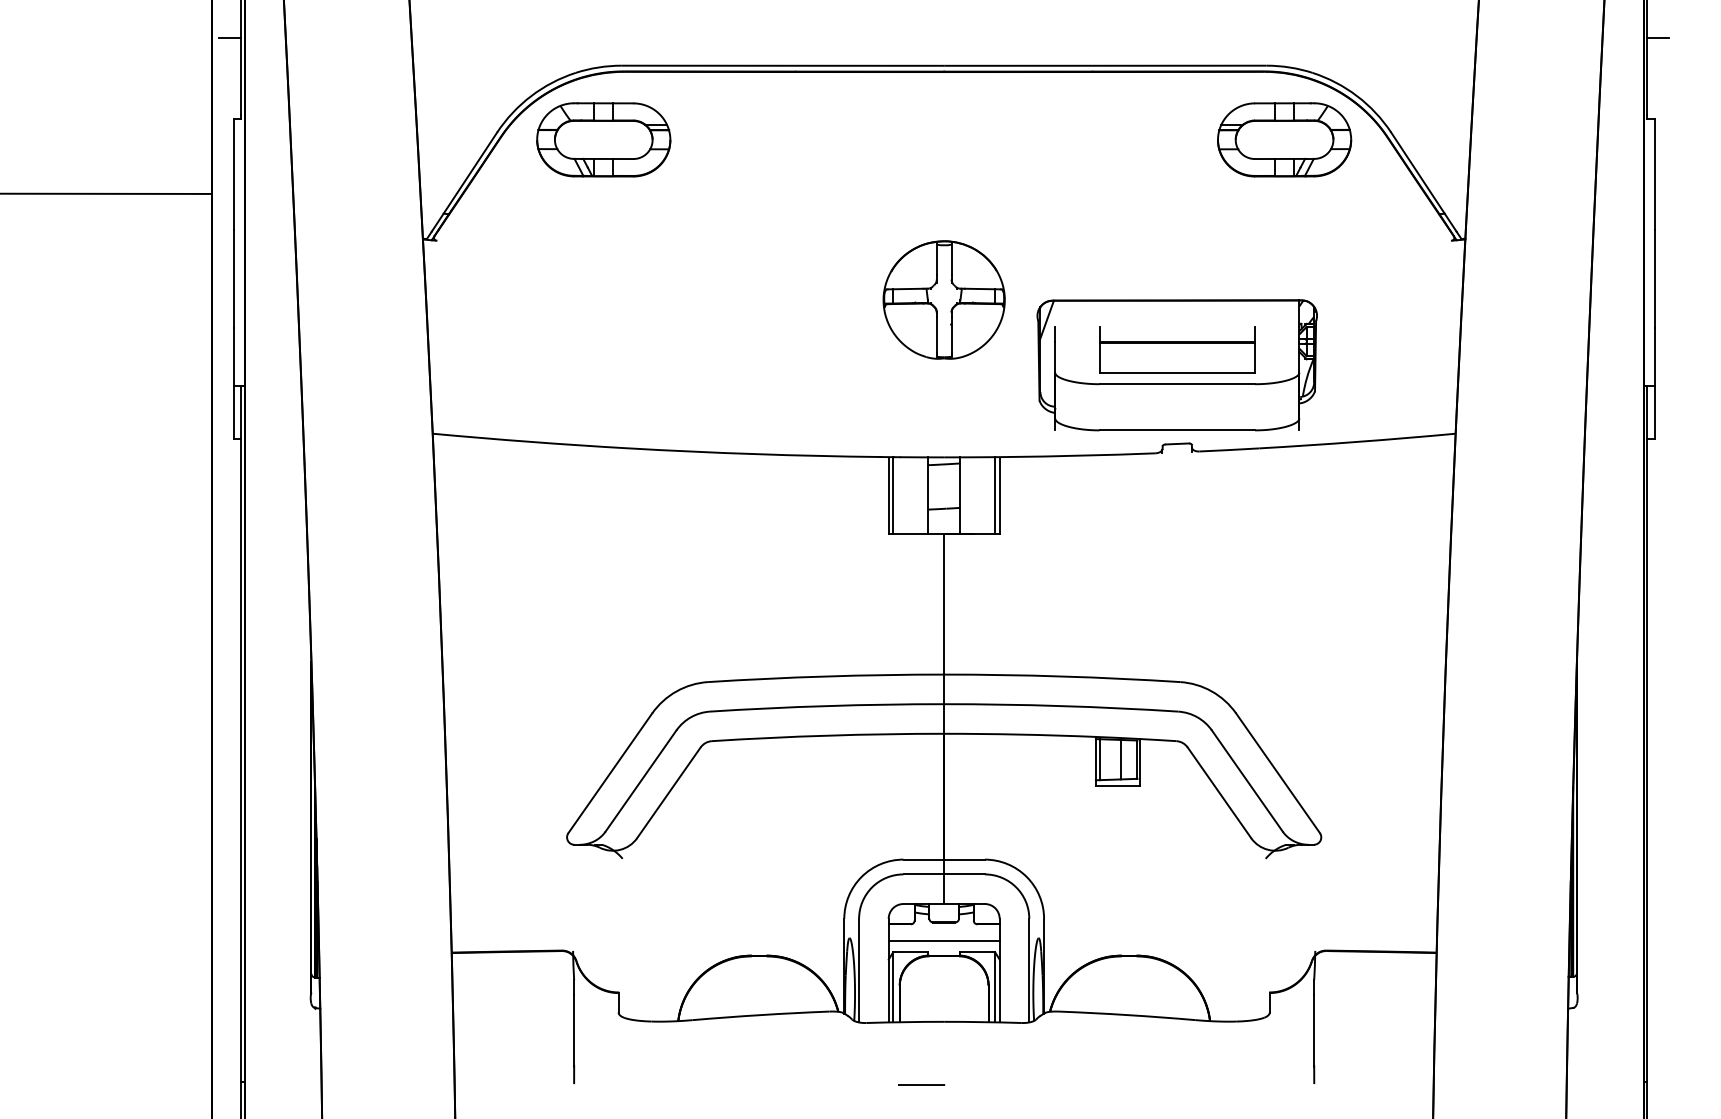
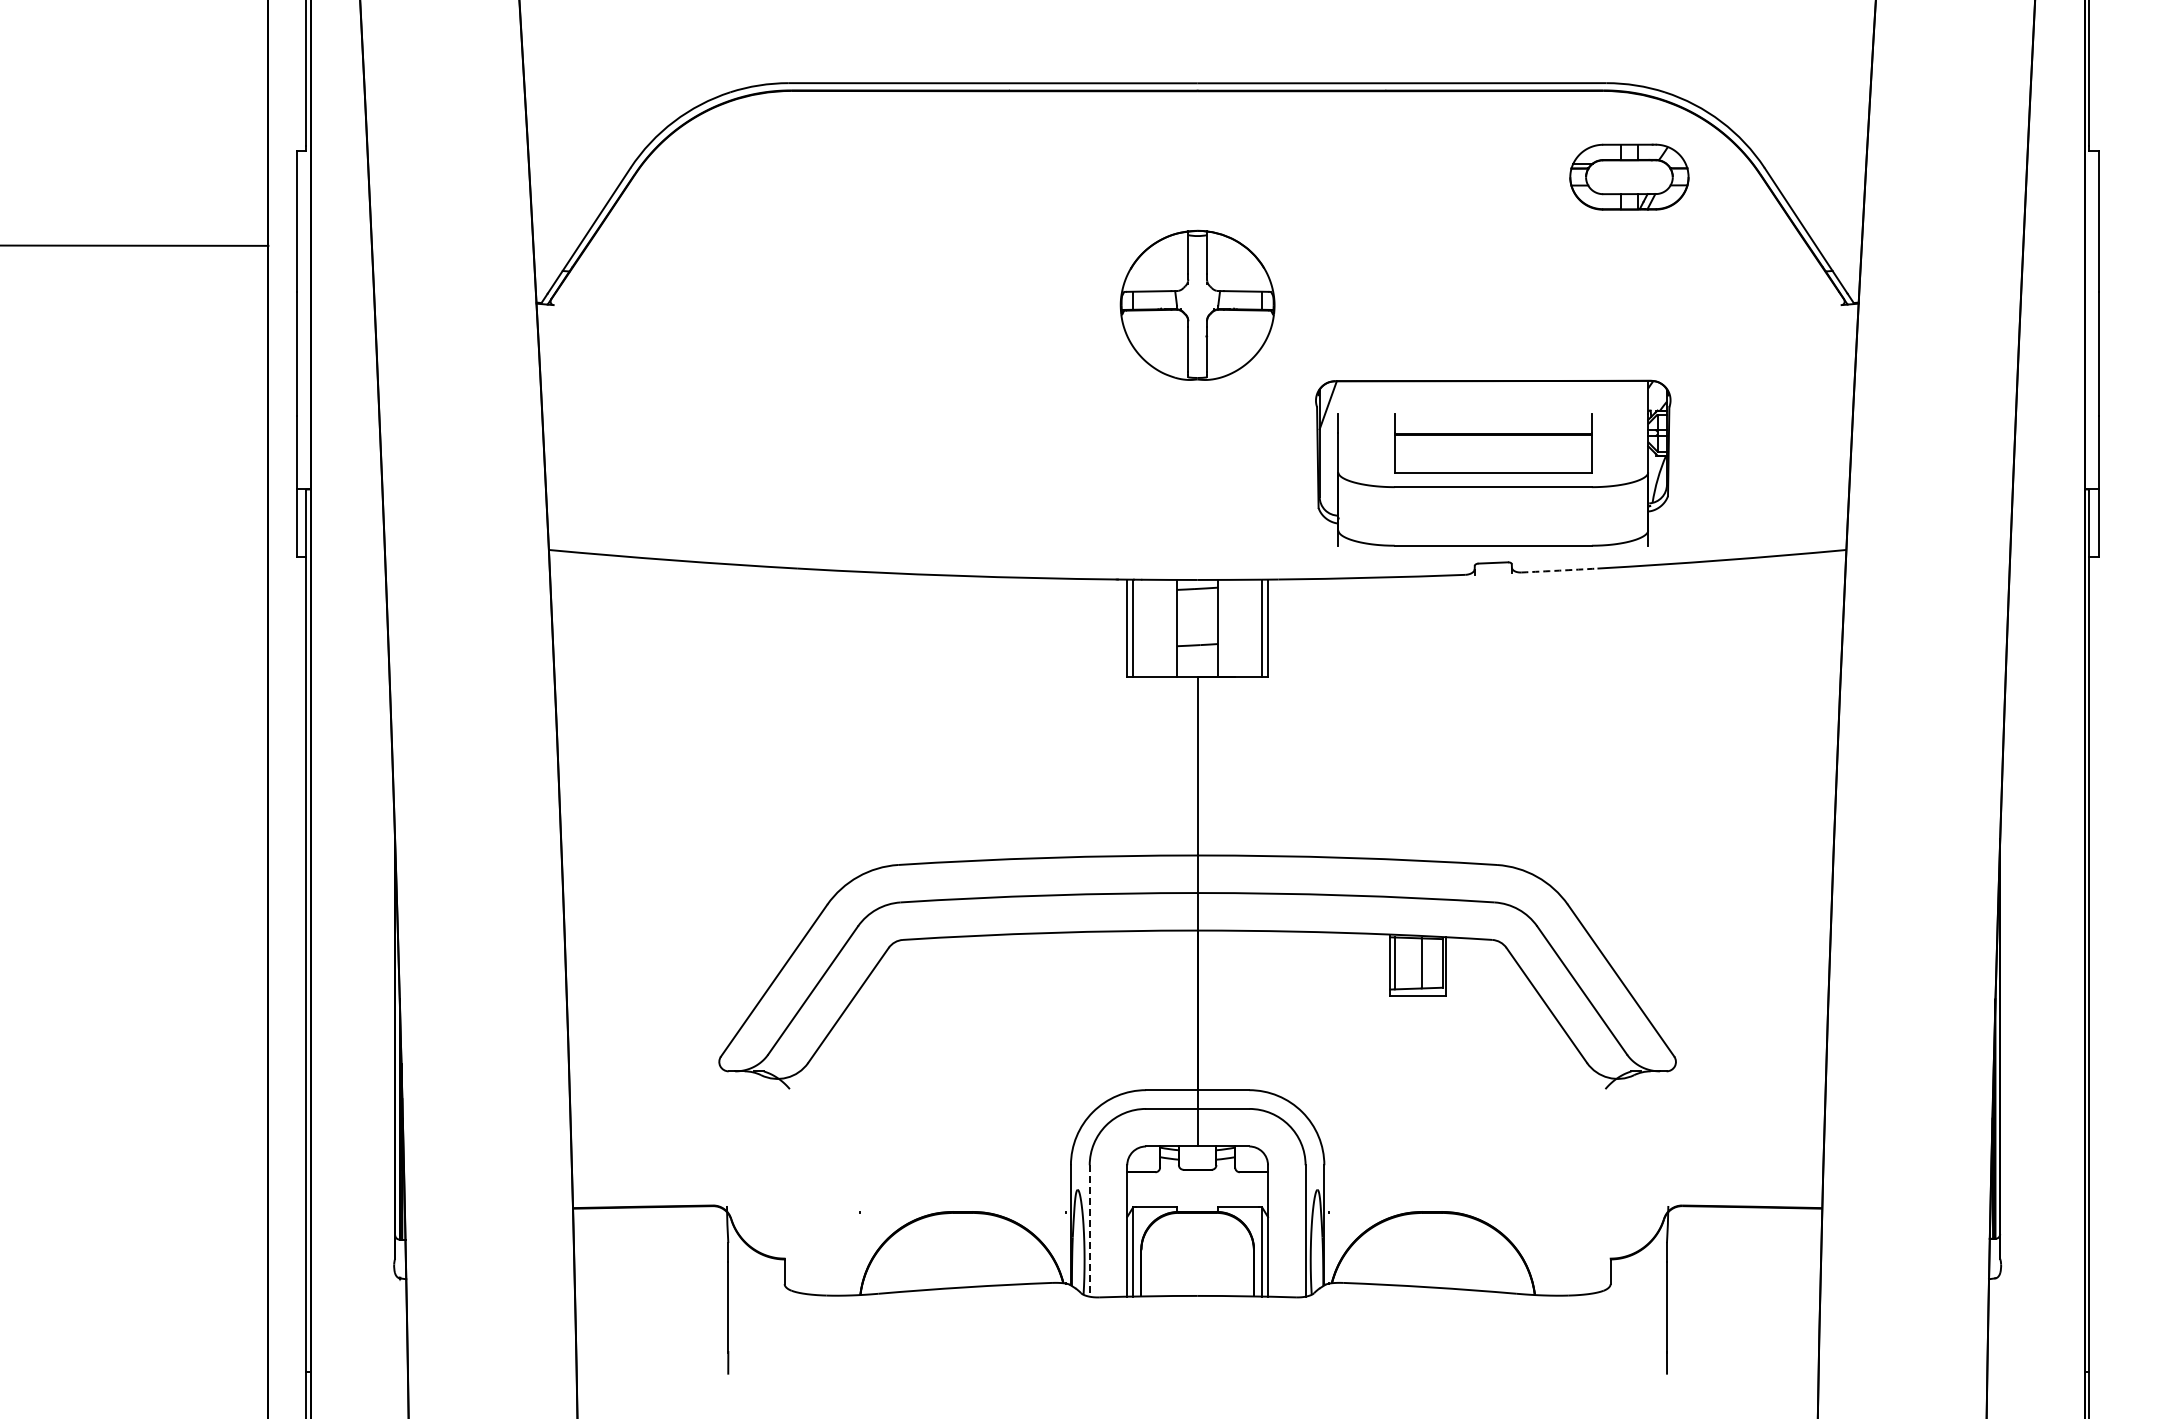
line: (229, 38) -> (291, 48), removed
line: (1658, 38) -> (2103, 48), removed
part: (603, 139) -> (765, 176), removed
part: (1284, 139) -> (1629, 176), size x0.7
part: (944, 299) -> (1197, 304), moved
arc: (1229, 449) -> (1559, 570), solid -> dashed
line: (944, 941) -> (1197, 1193), removed
line: (858, 970) -> (1089, 1230), solid -> dashed
line: (921, 1085) -> (1168, 1376), removed

